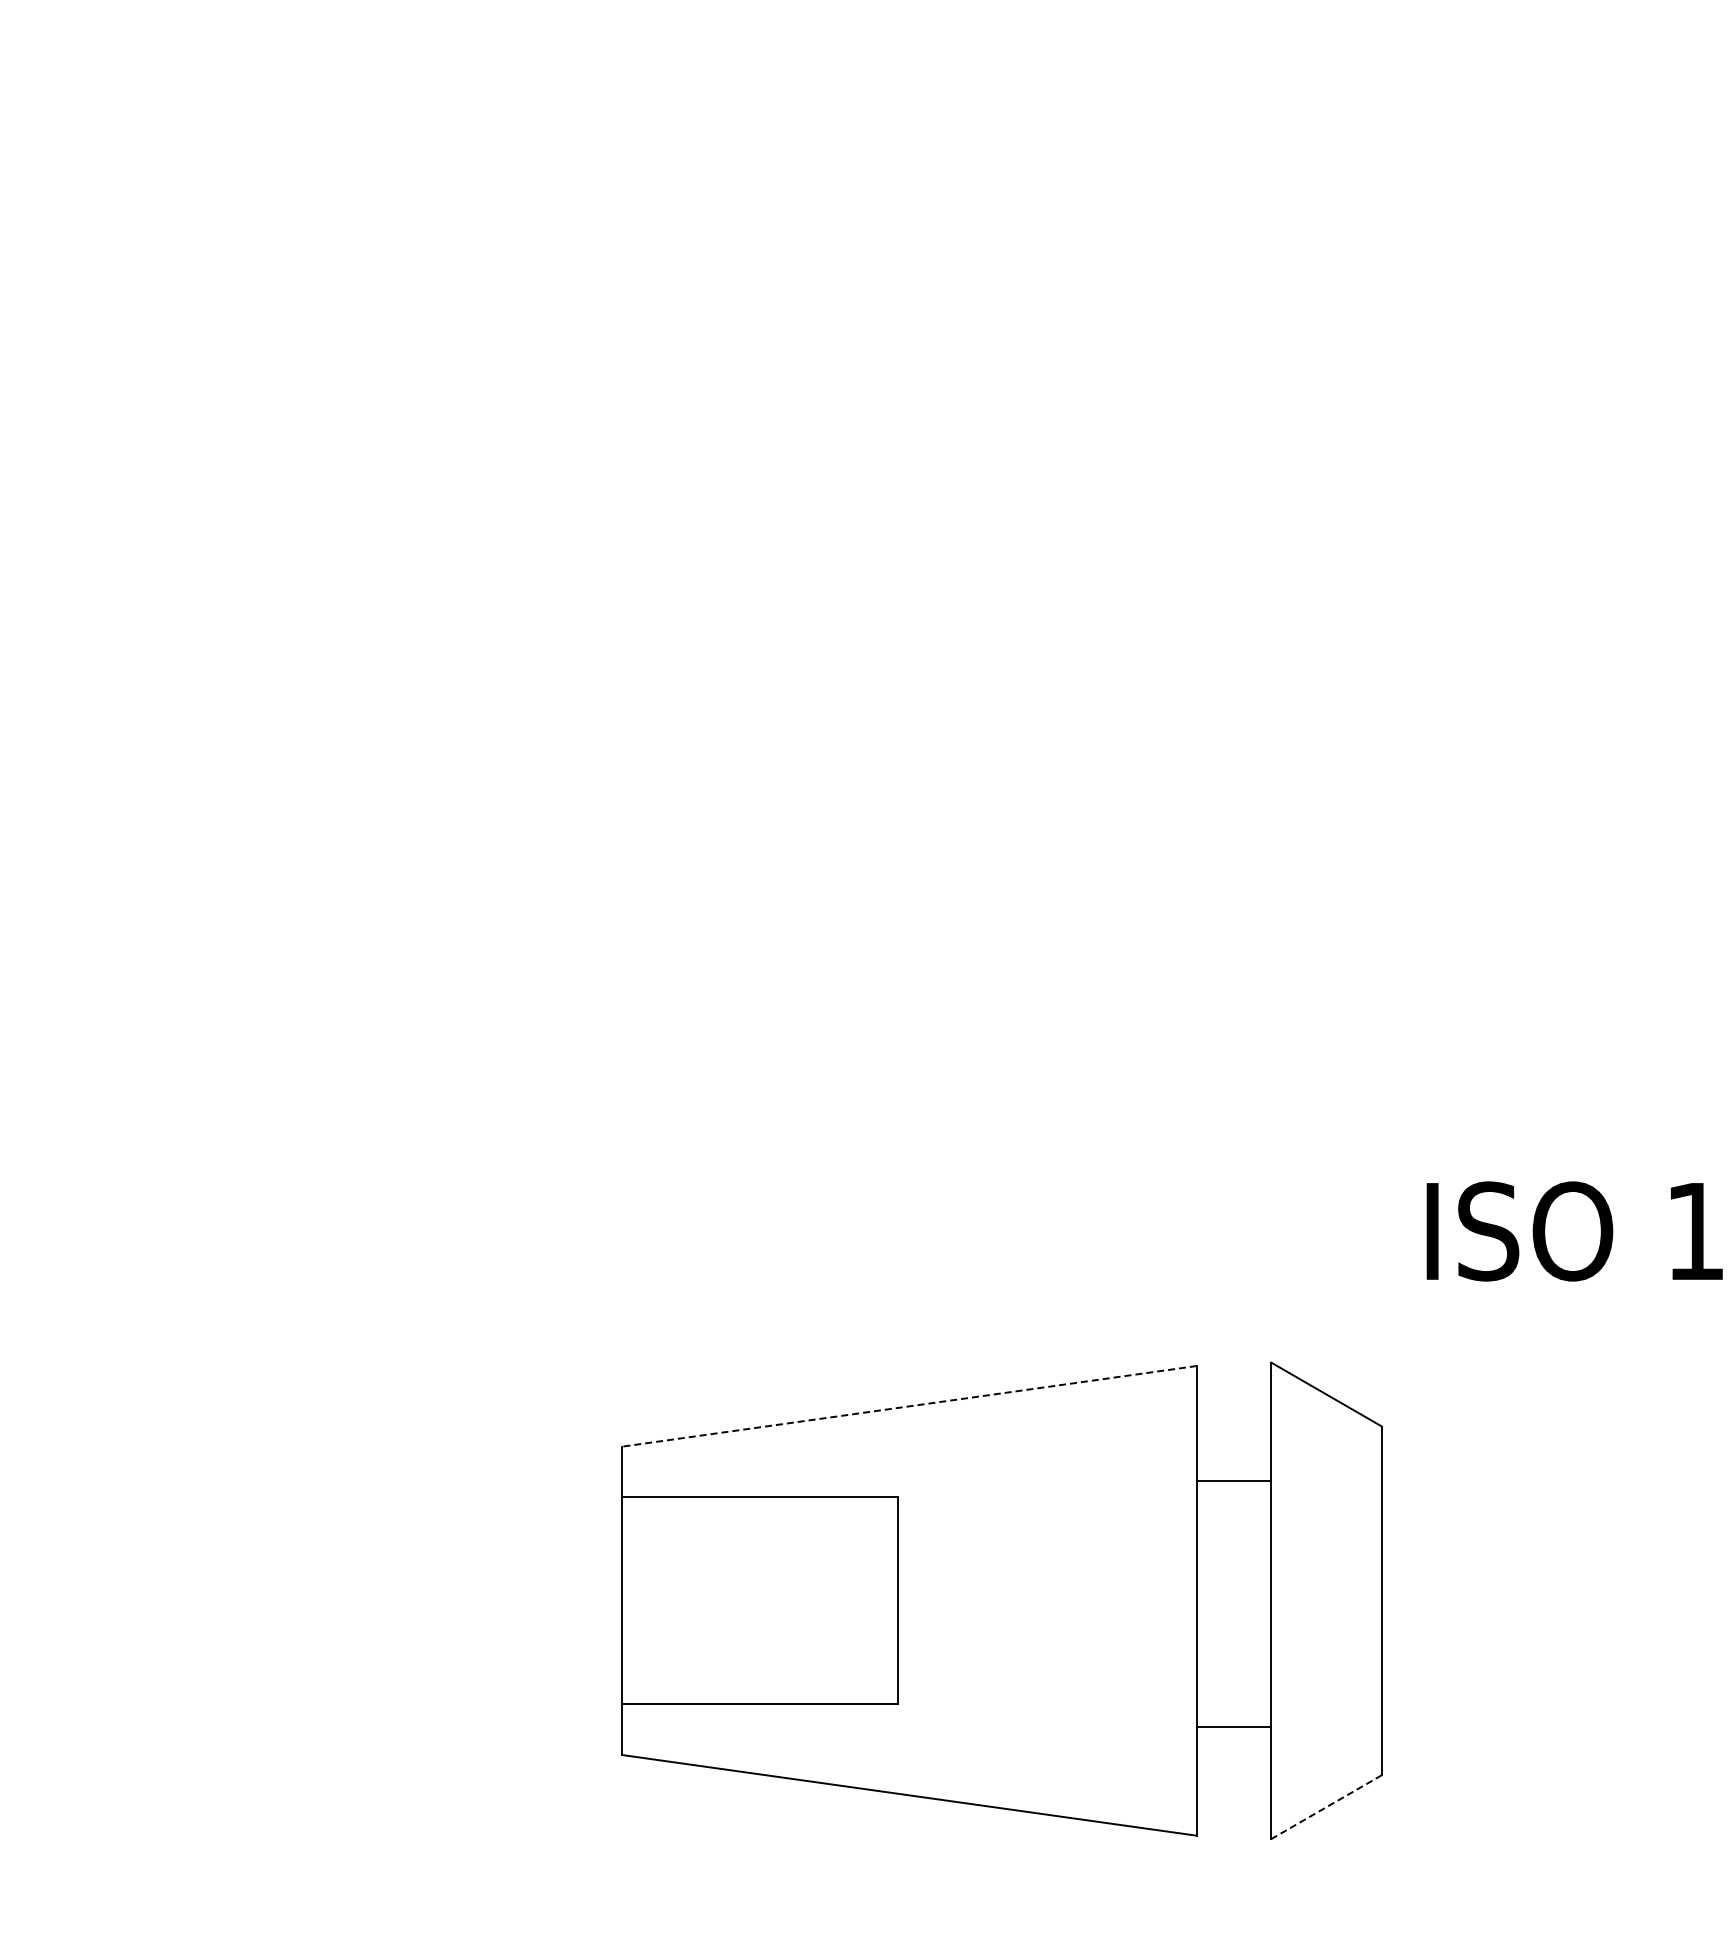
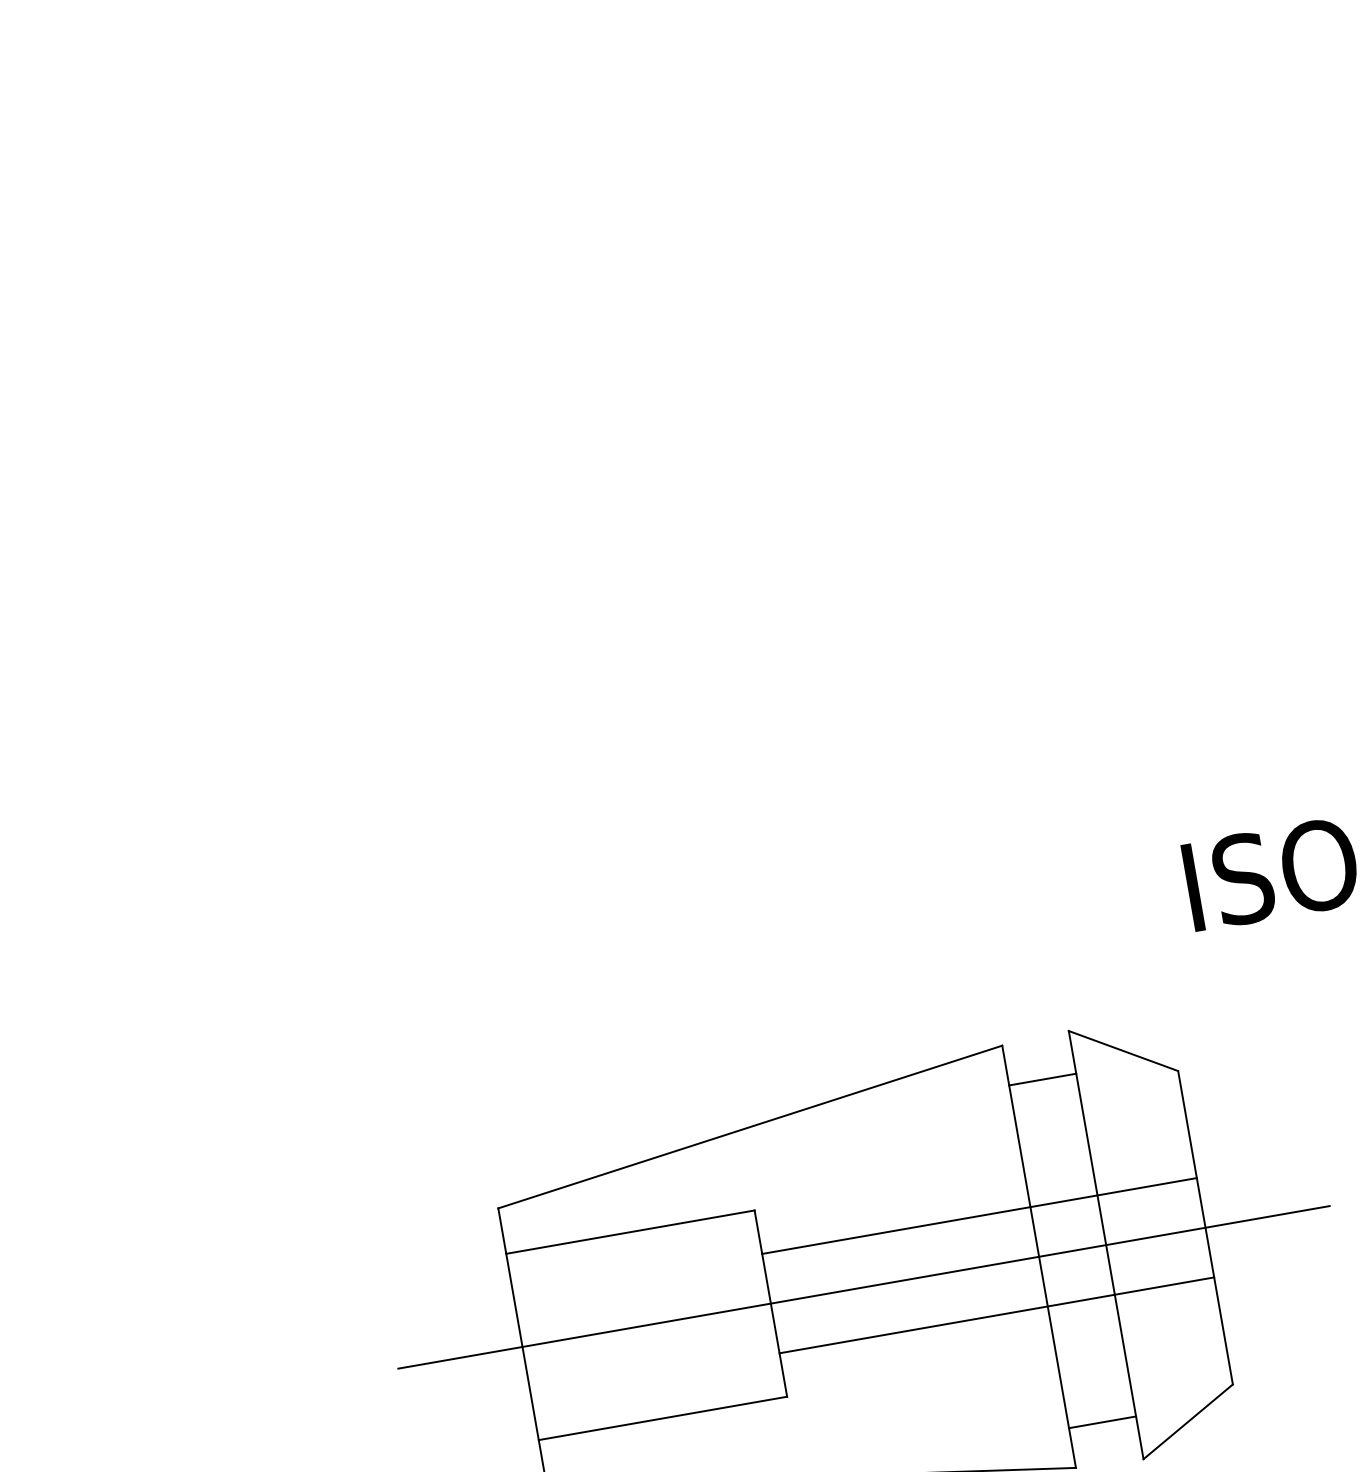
line: (908, 1406) -> (749, 1127), dashed -> solid
line: (1233, 1481) -> (1042, 1079), moved
line: (1139, 1545) -> (978, 1216), added
line: (1001, 1600) -> (863, 1287), added
line: (1139, 1656) -> (996, 1315), added
line: (1233, 1726) -> (1102, 1422), moved
line: (1326, 1807) -> (1188, 1422), dashed -> solid

